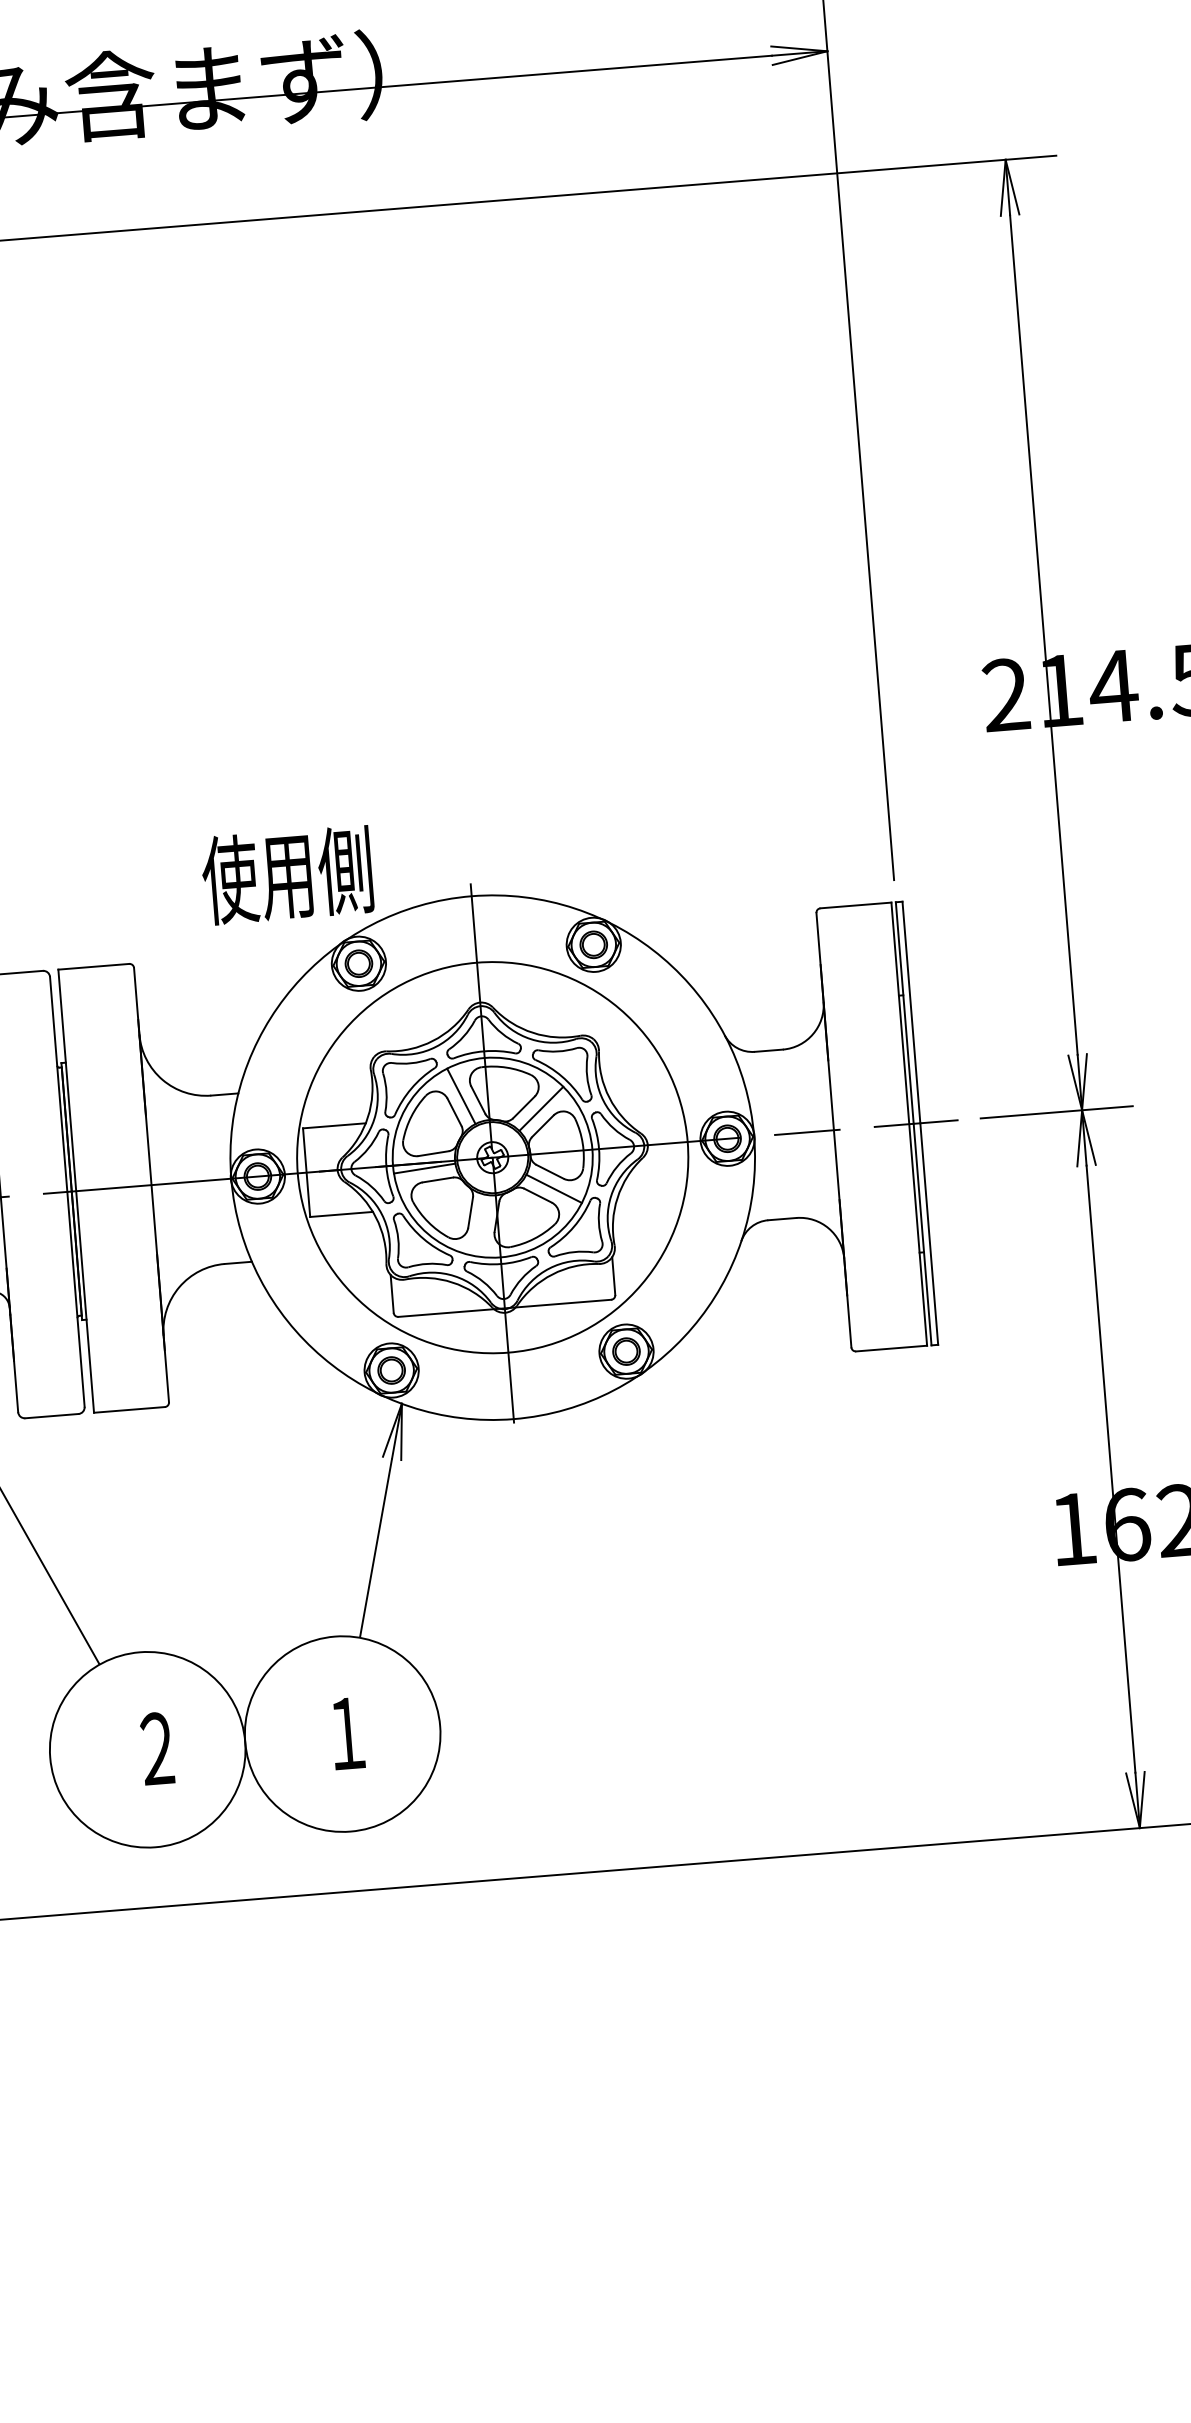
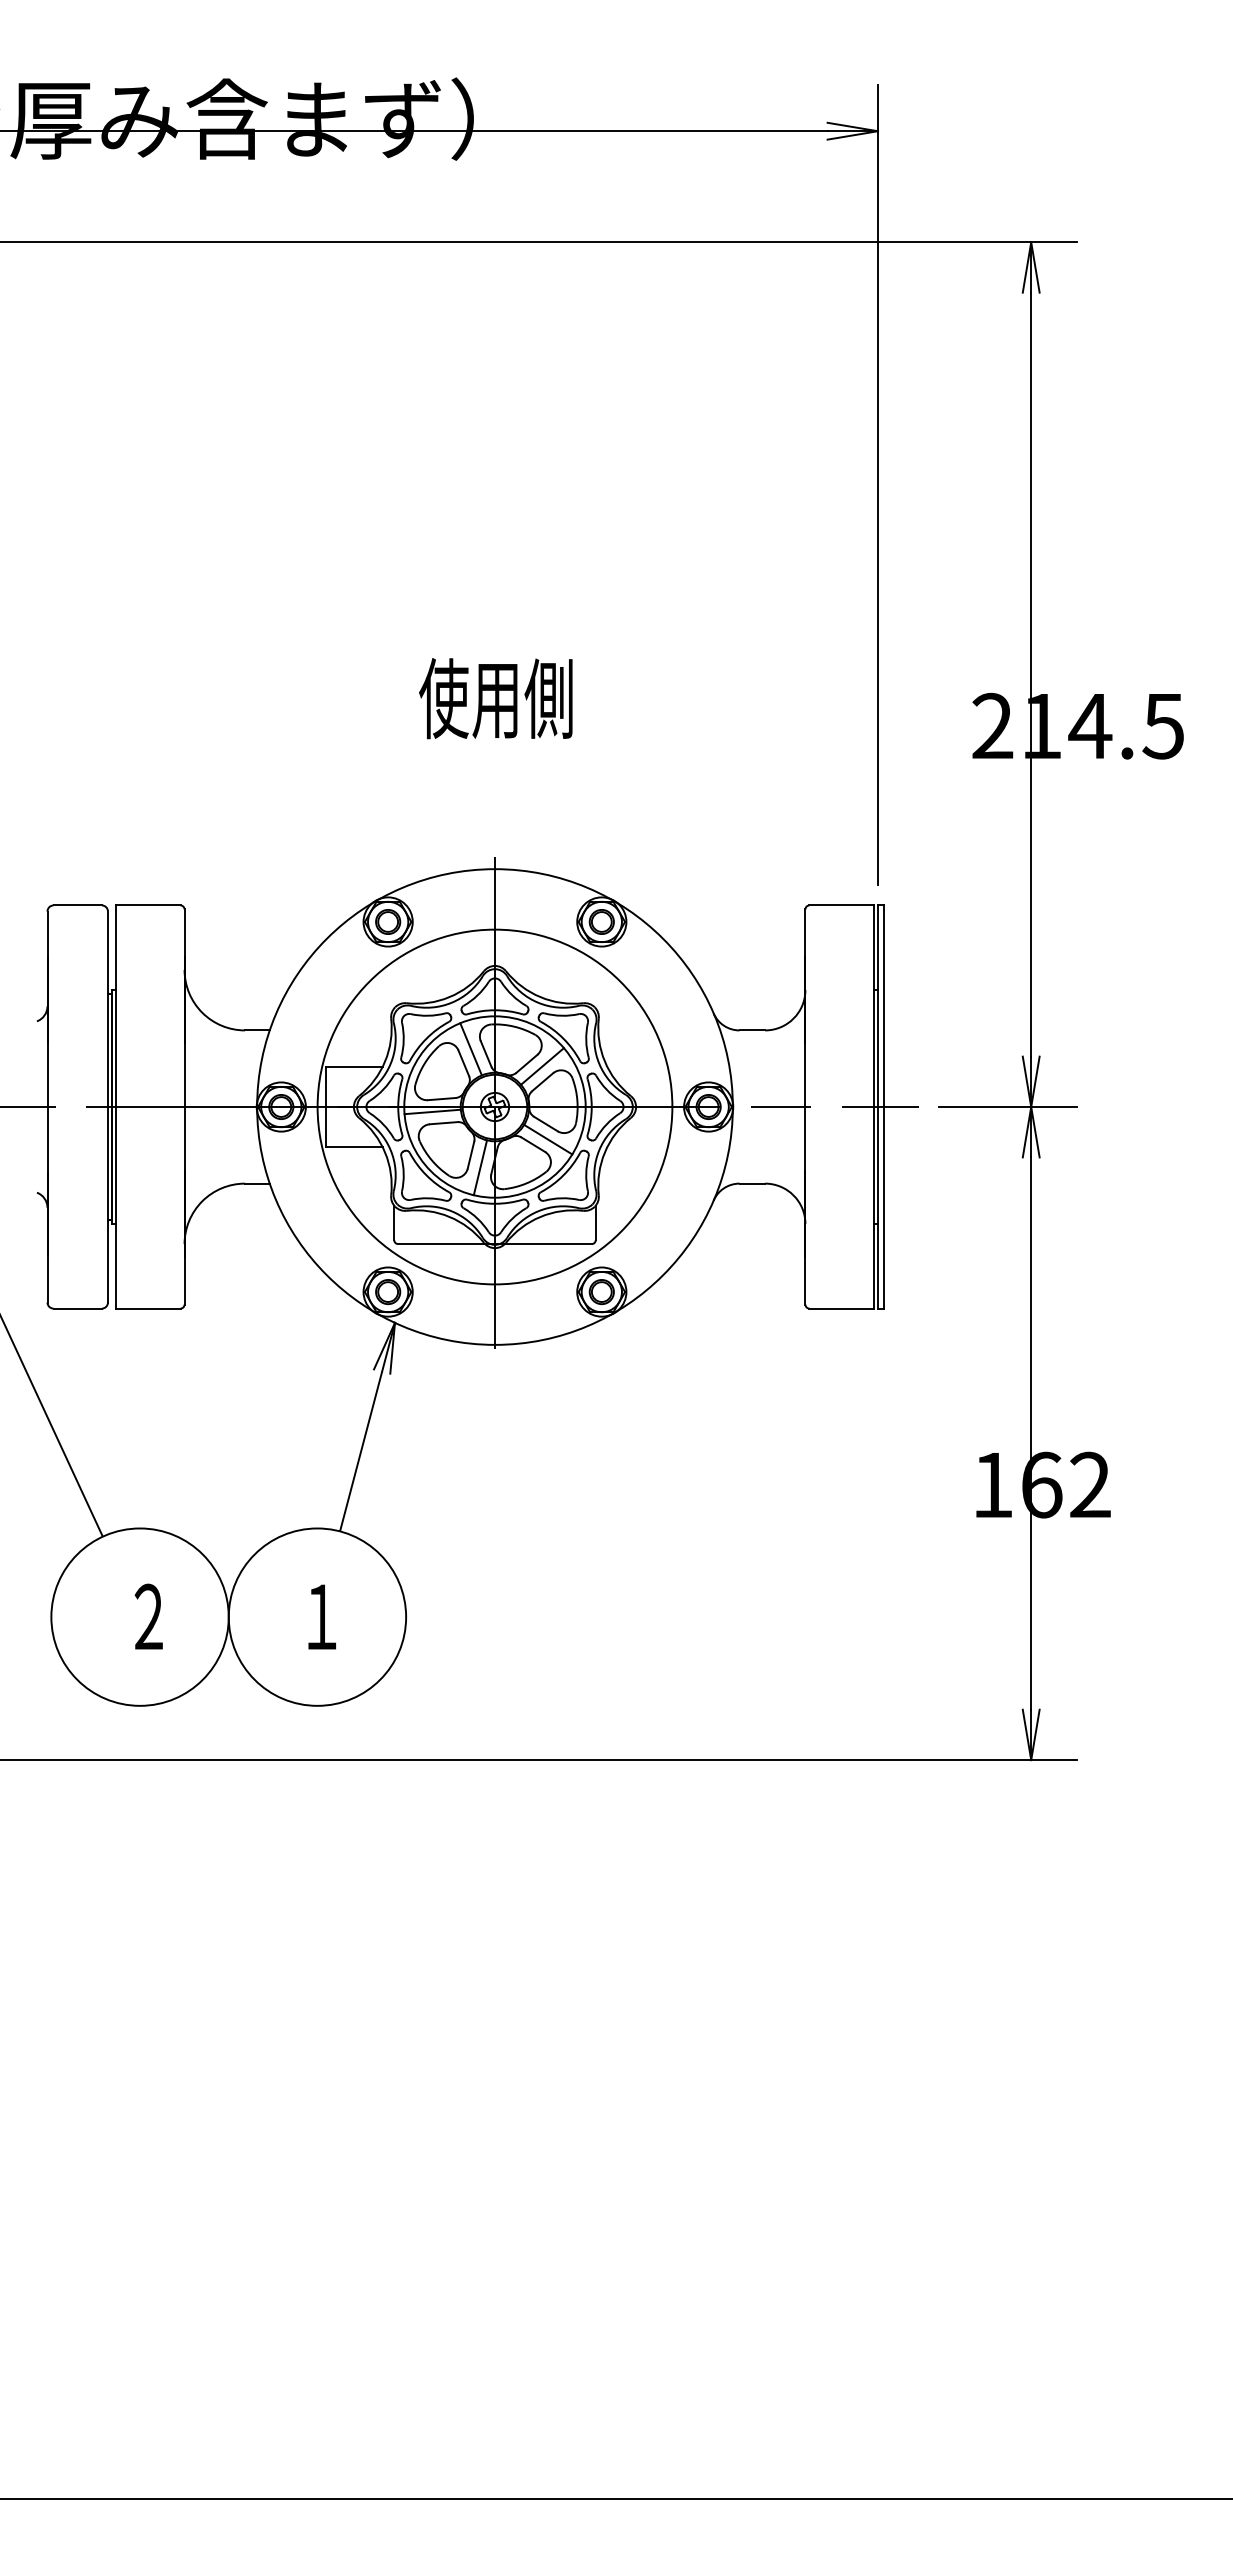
text: (286, 874) -> (495, 698), moved
line: (482, 1225) -> (480, 1167), added

